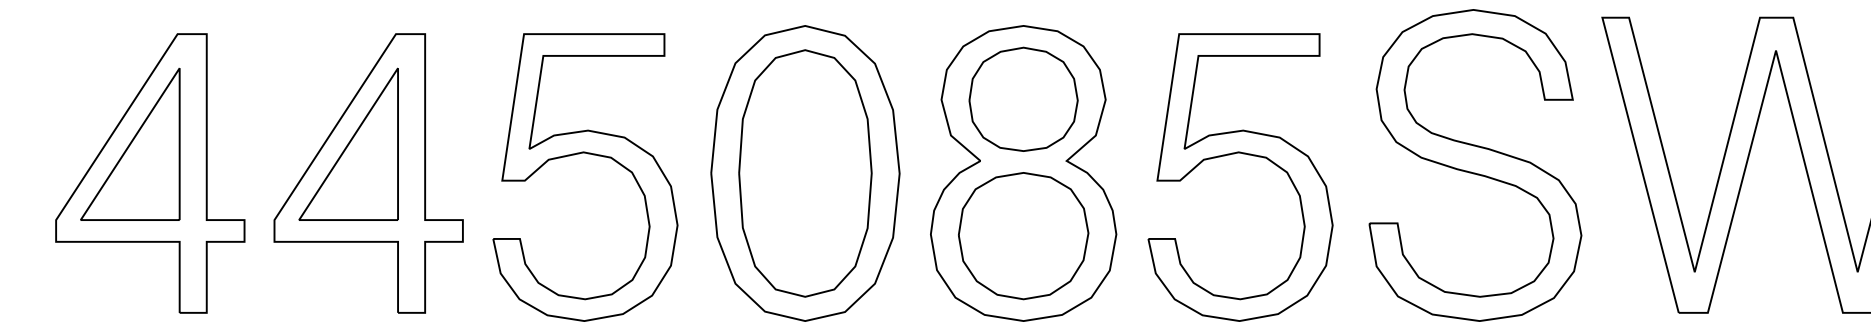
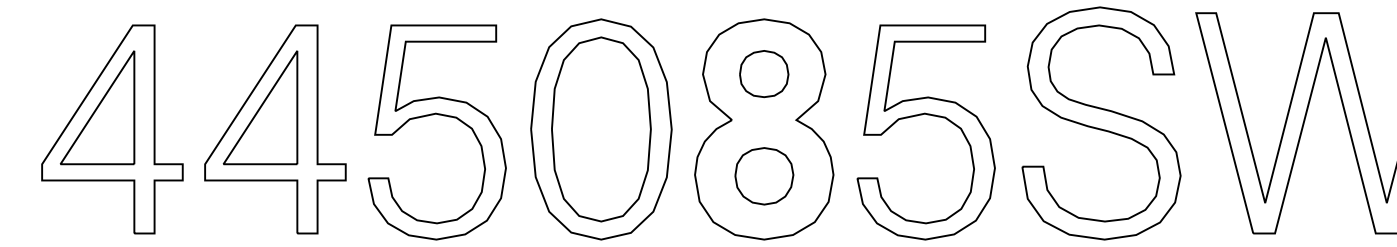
part: (1023, 98) -> (764, 73), size x0.6
part: (1023, 236) -> (764, 176), size x0.6

